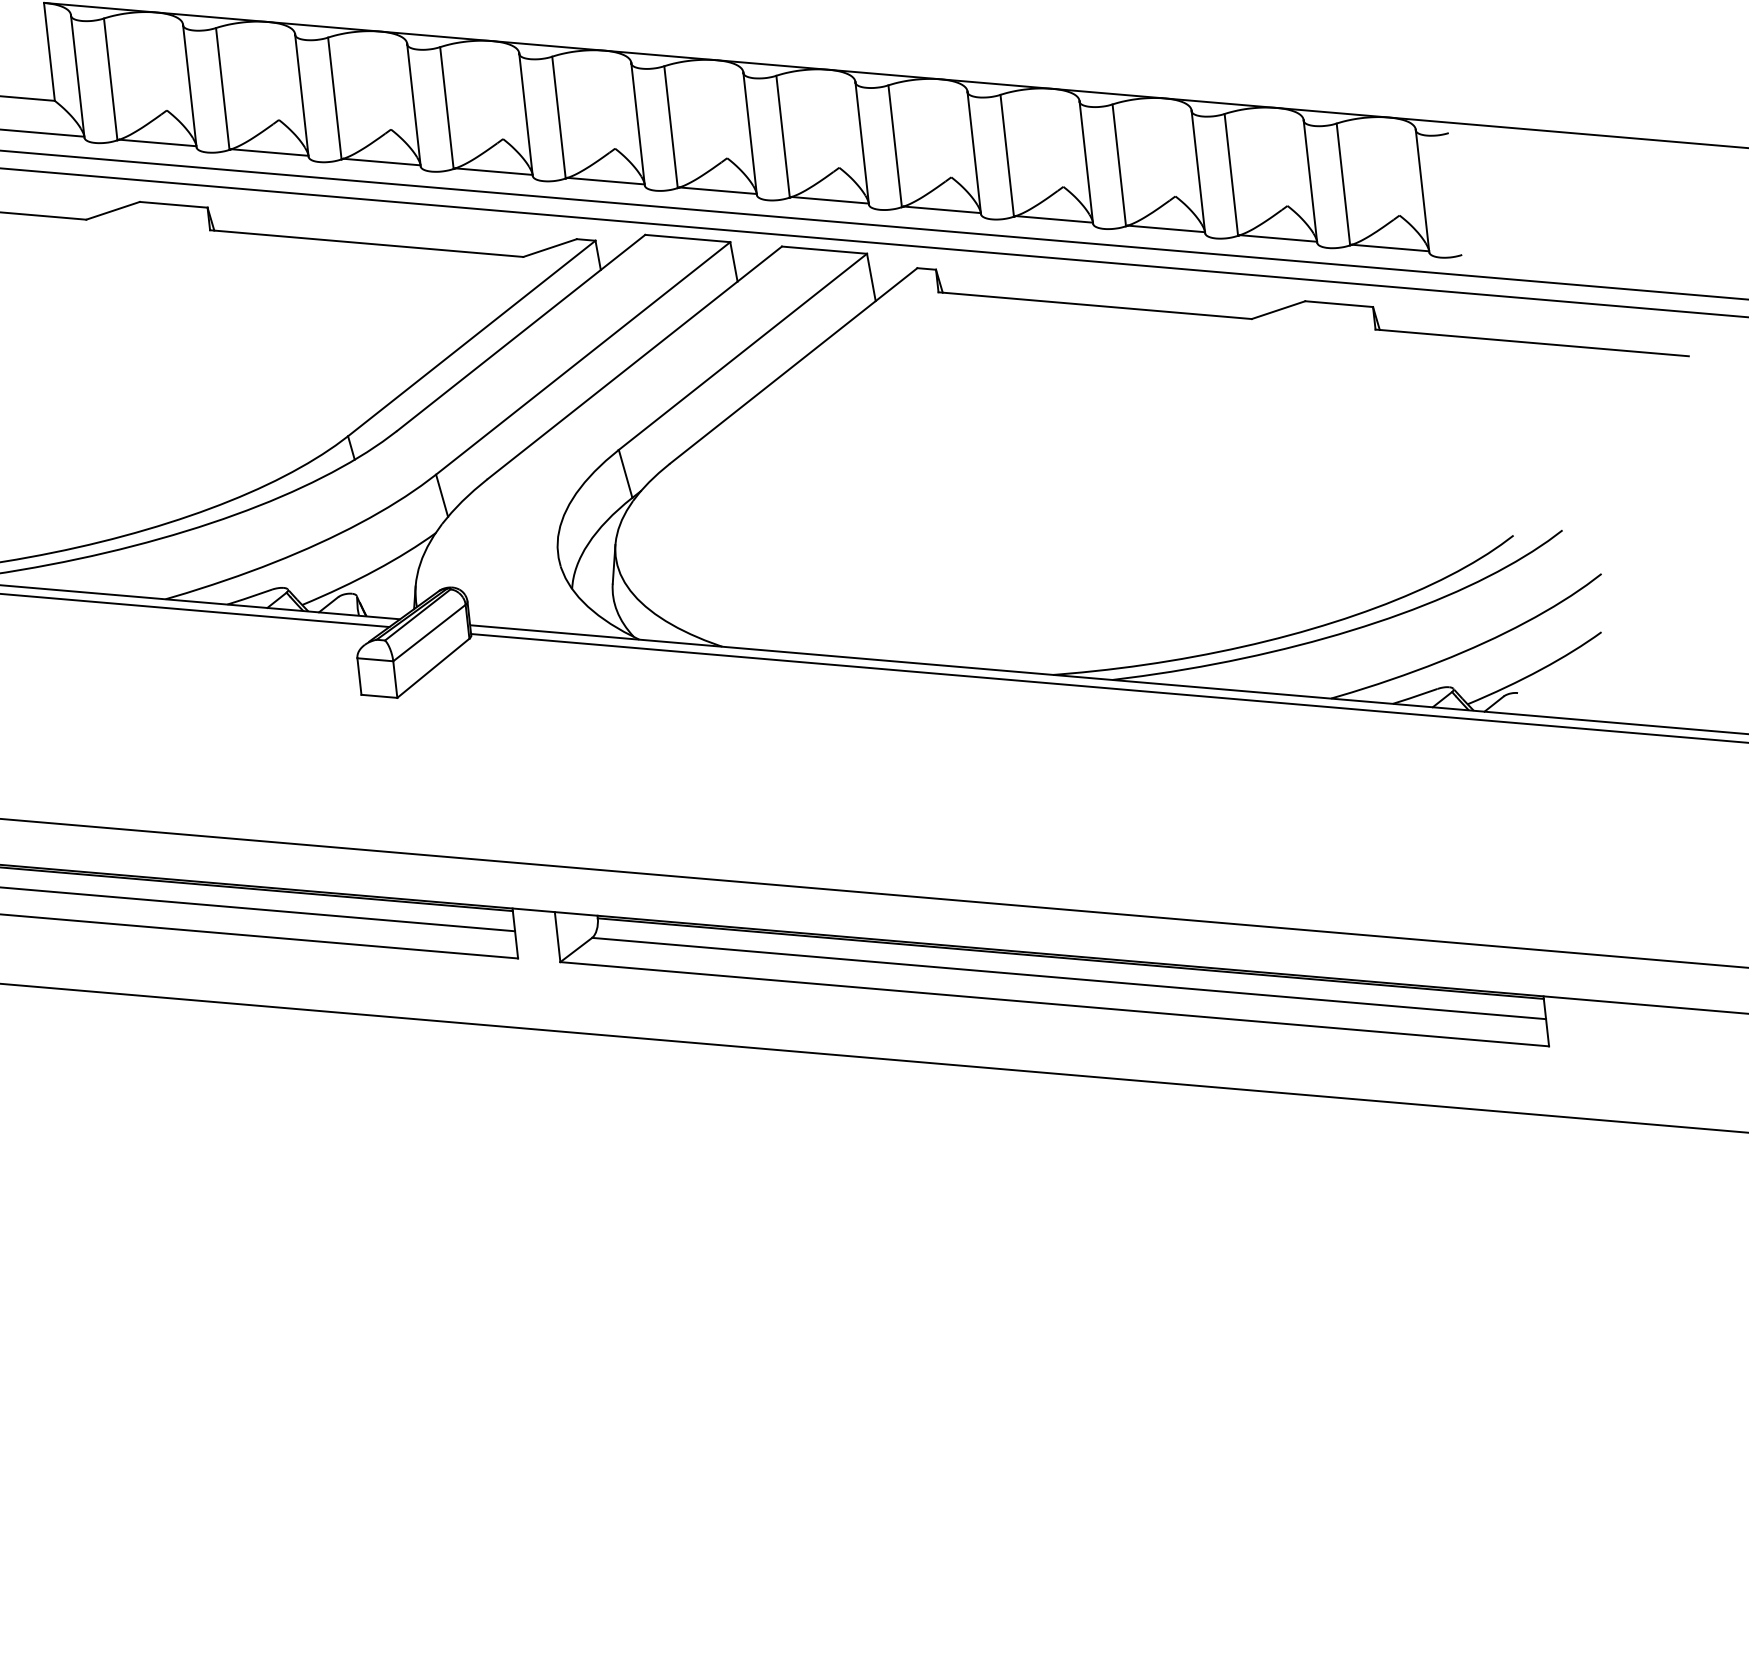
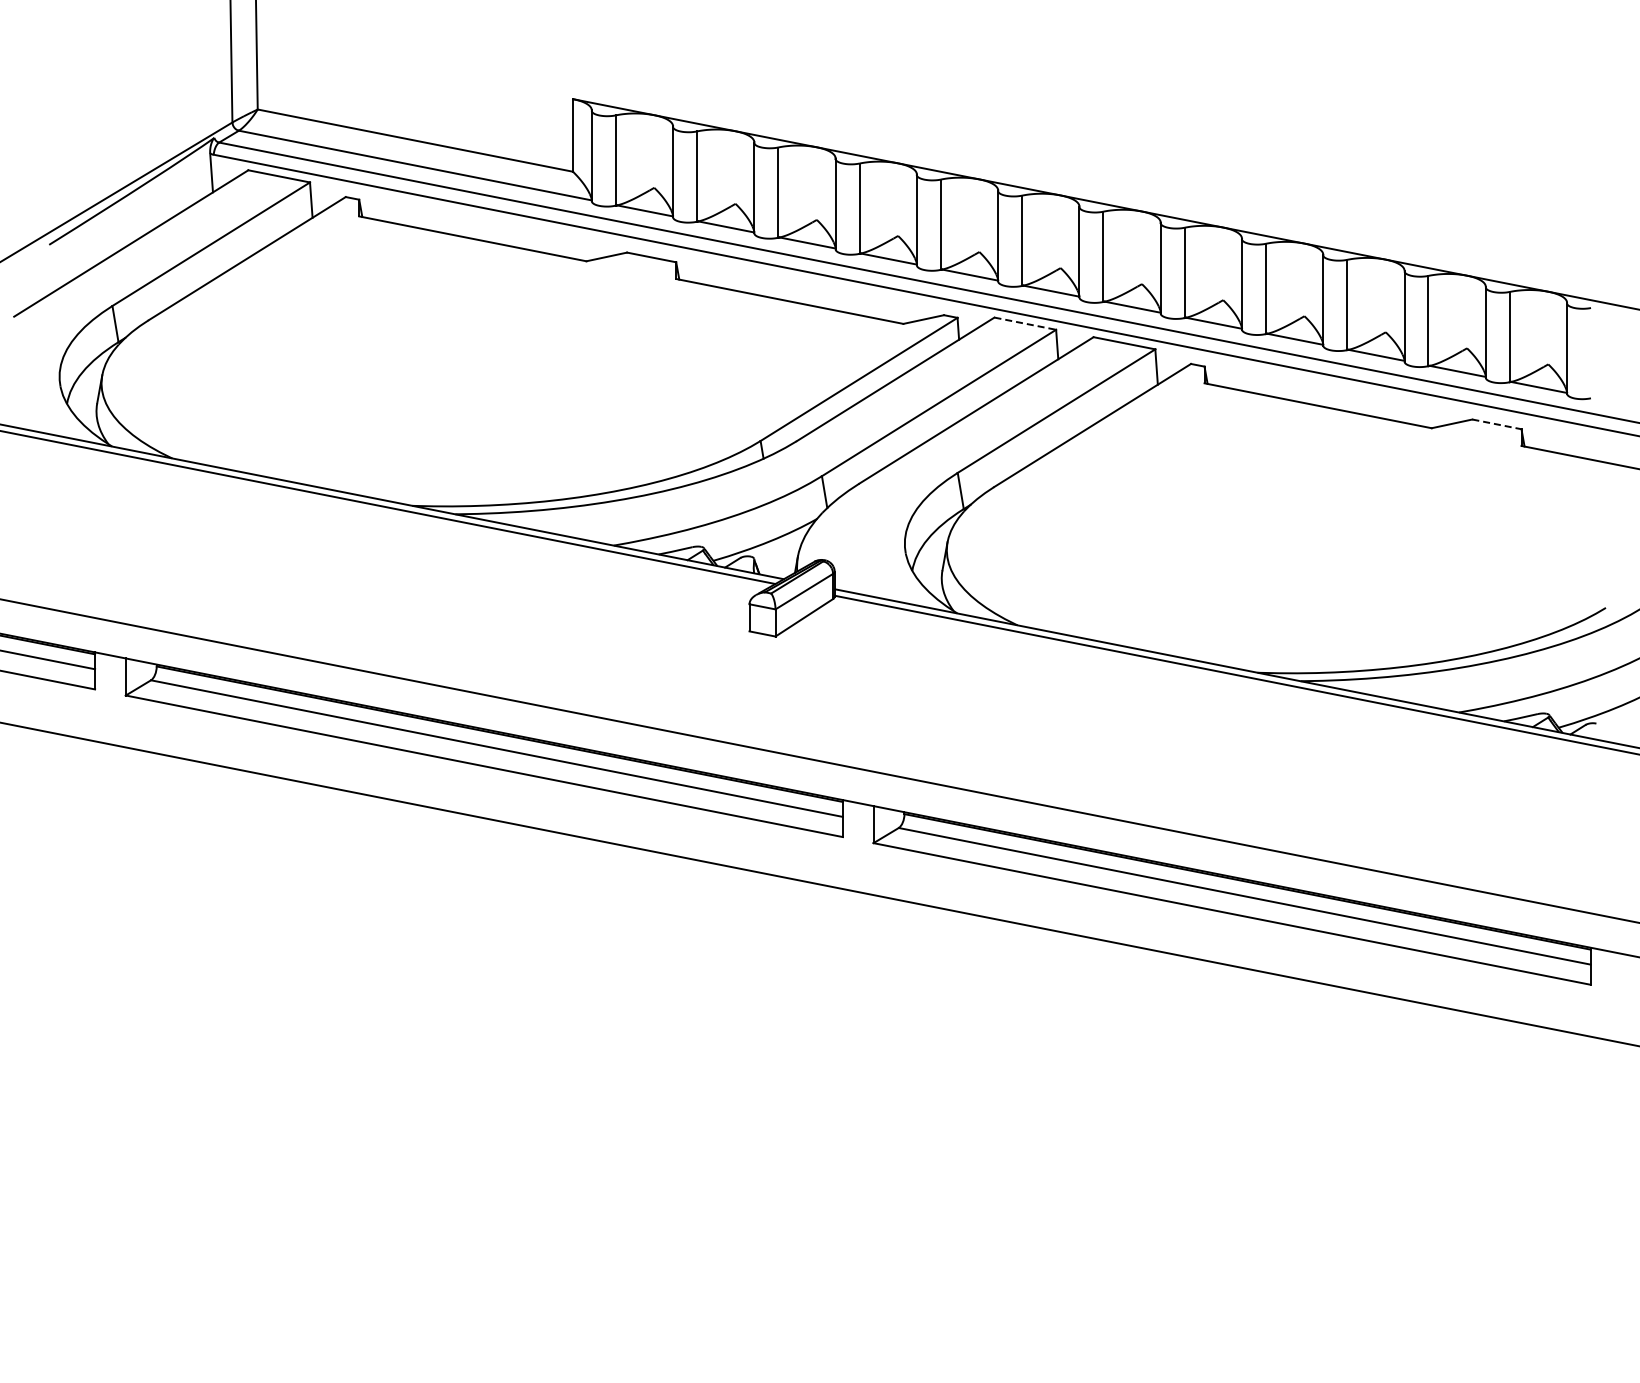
line: (688, 238) -> (1025, 323), solid -> dashed
line: (1339, 304) -> (1497, 424), solid -> dashed

